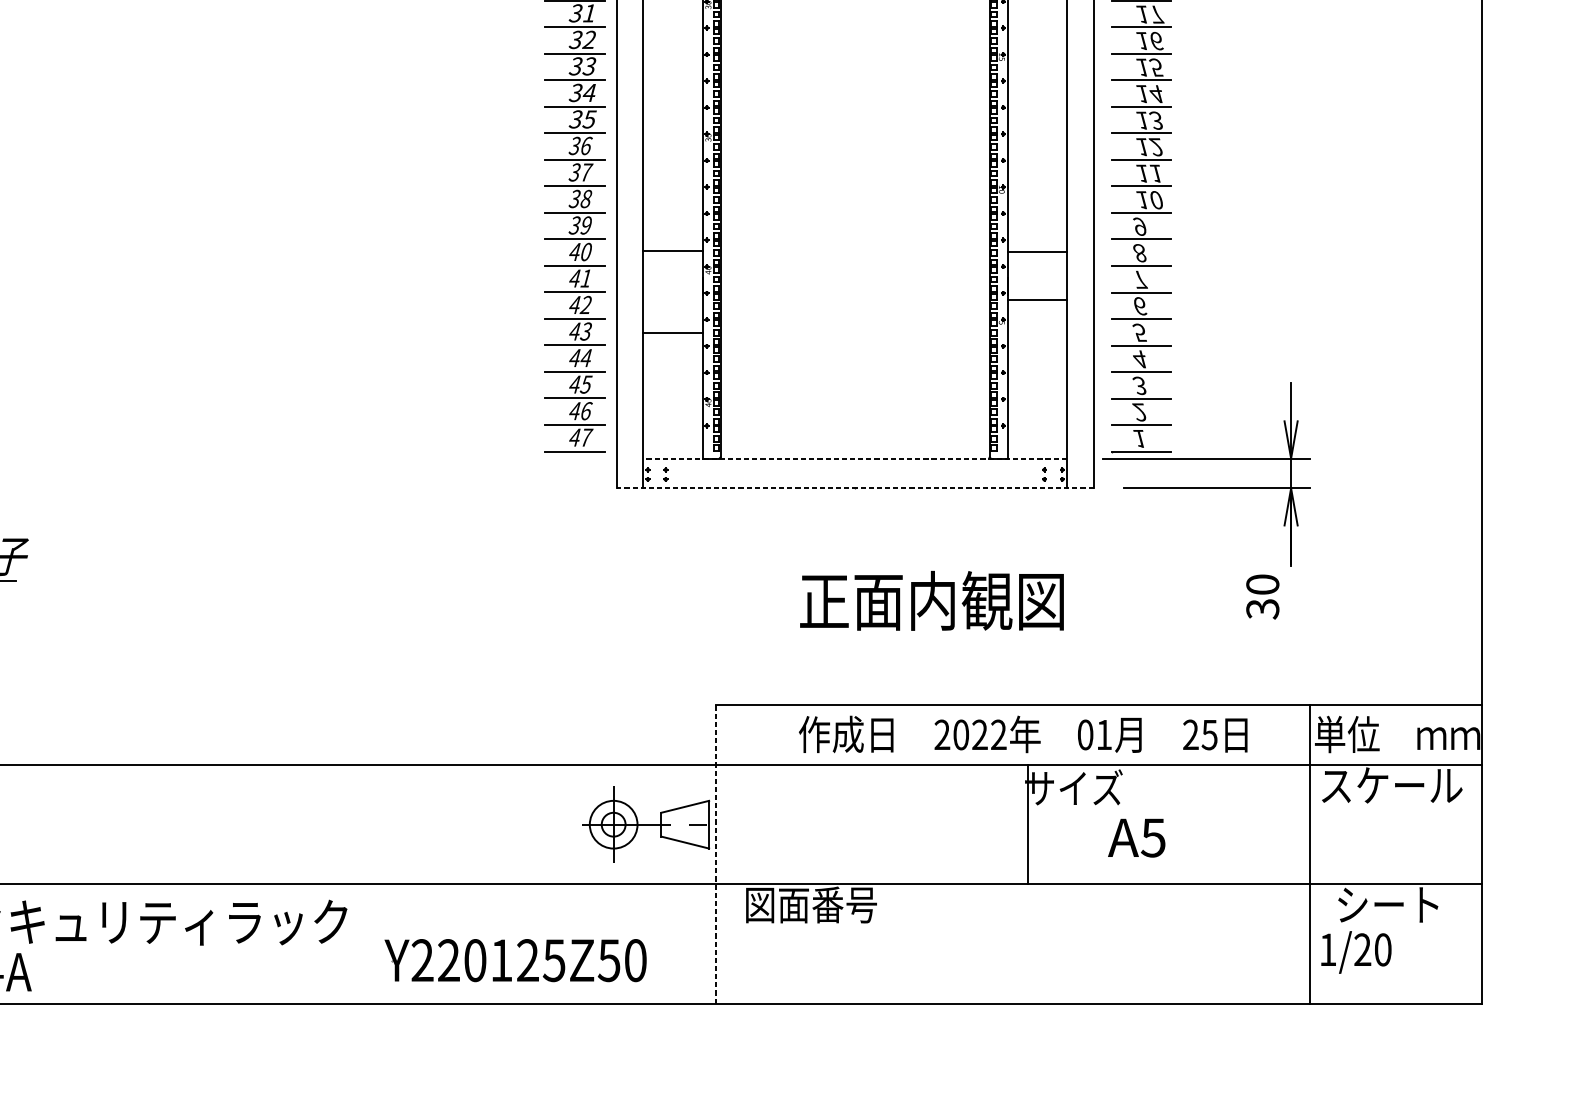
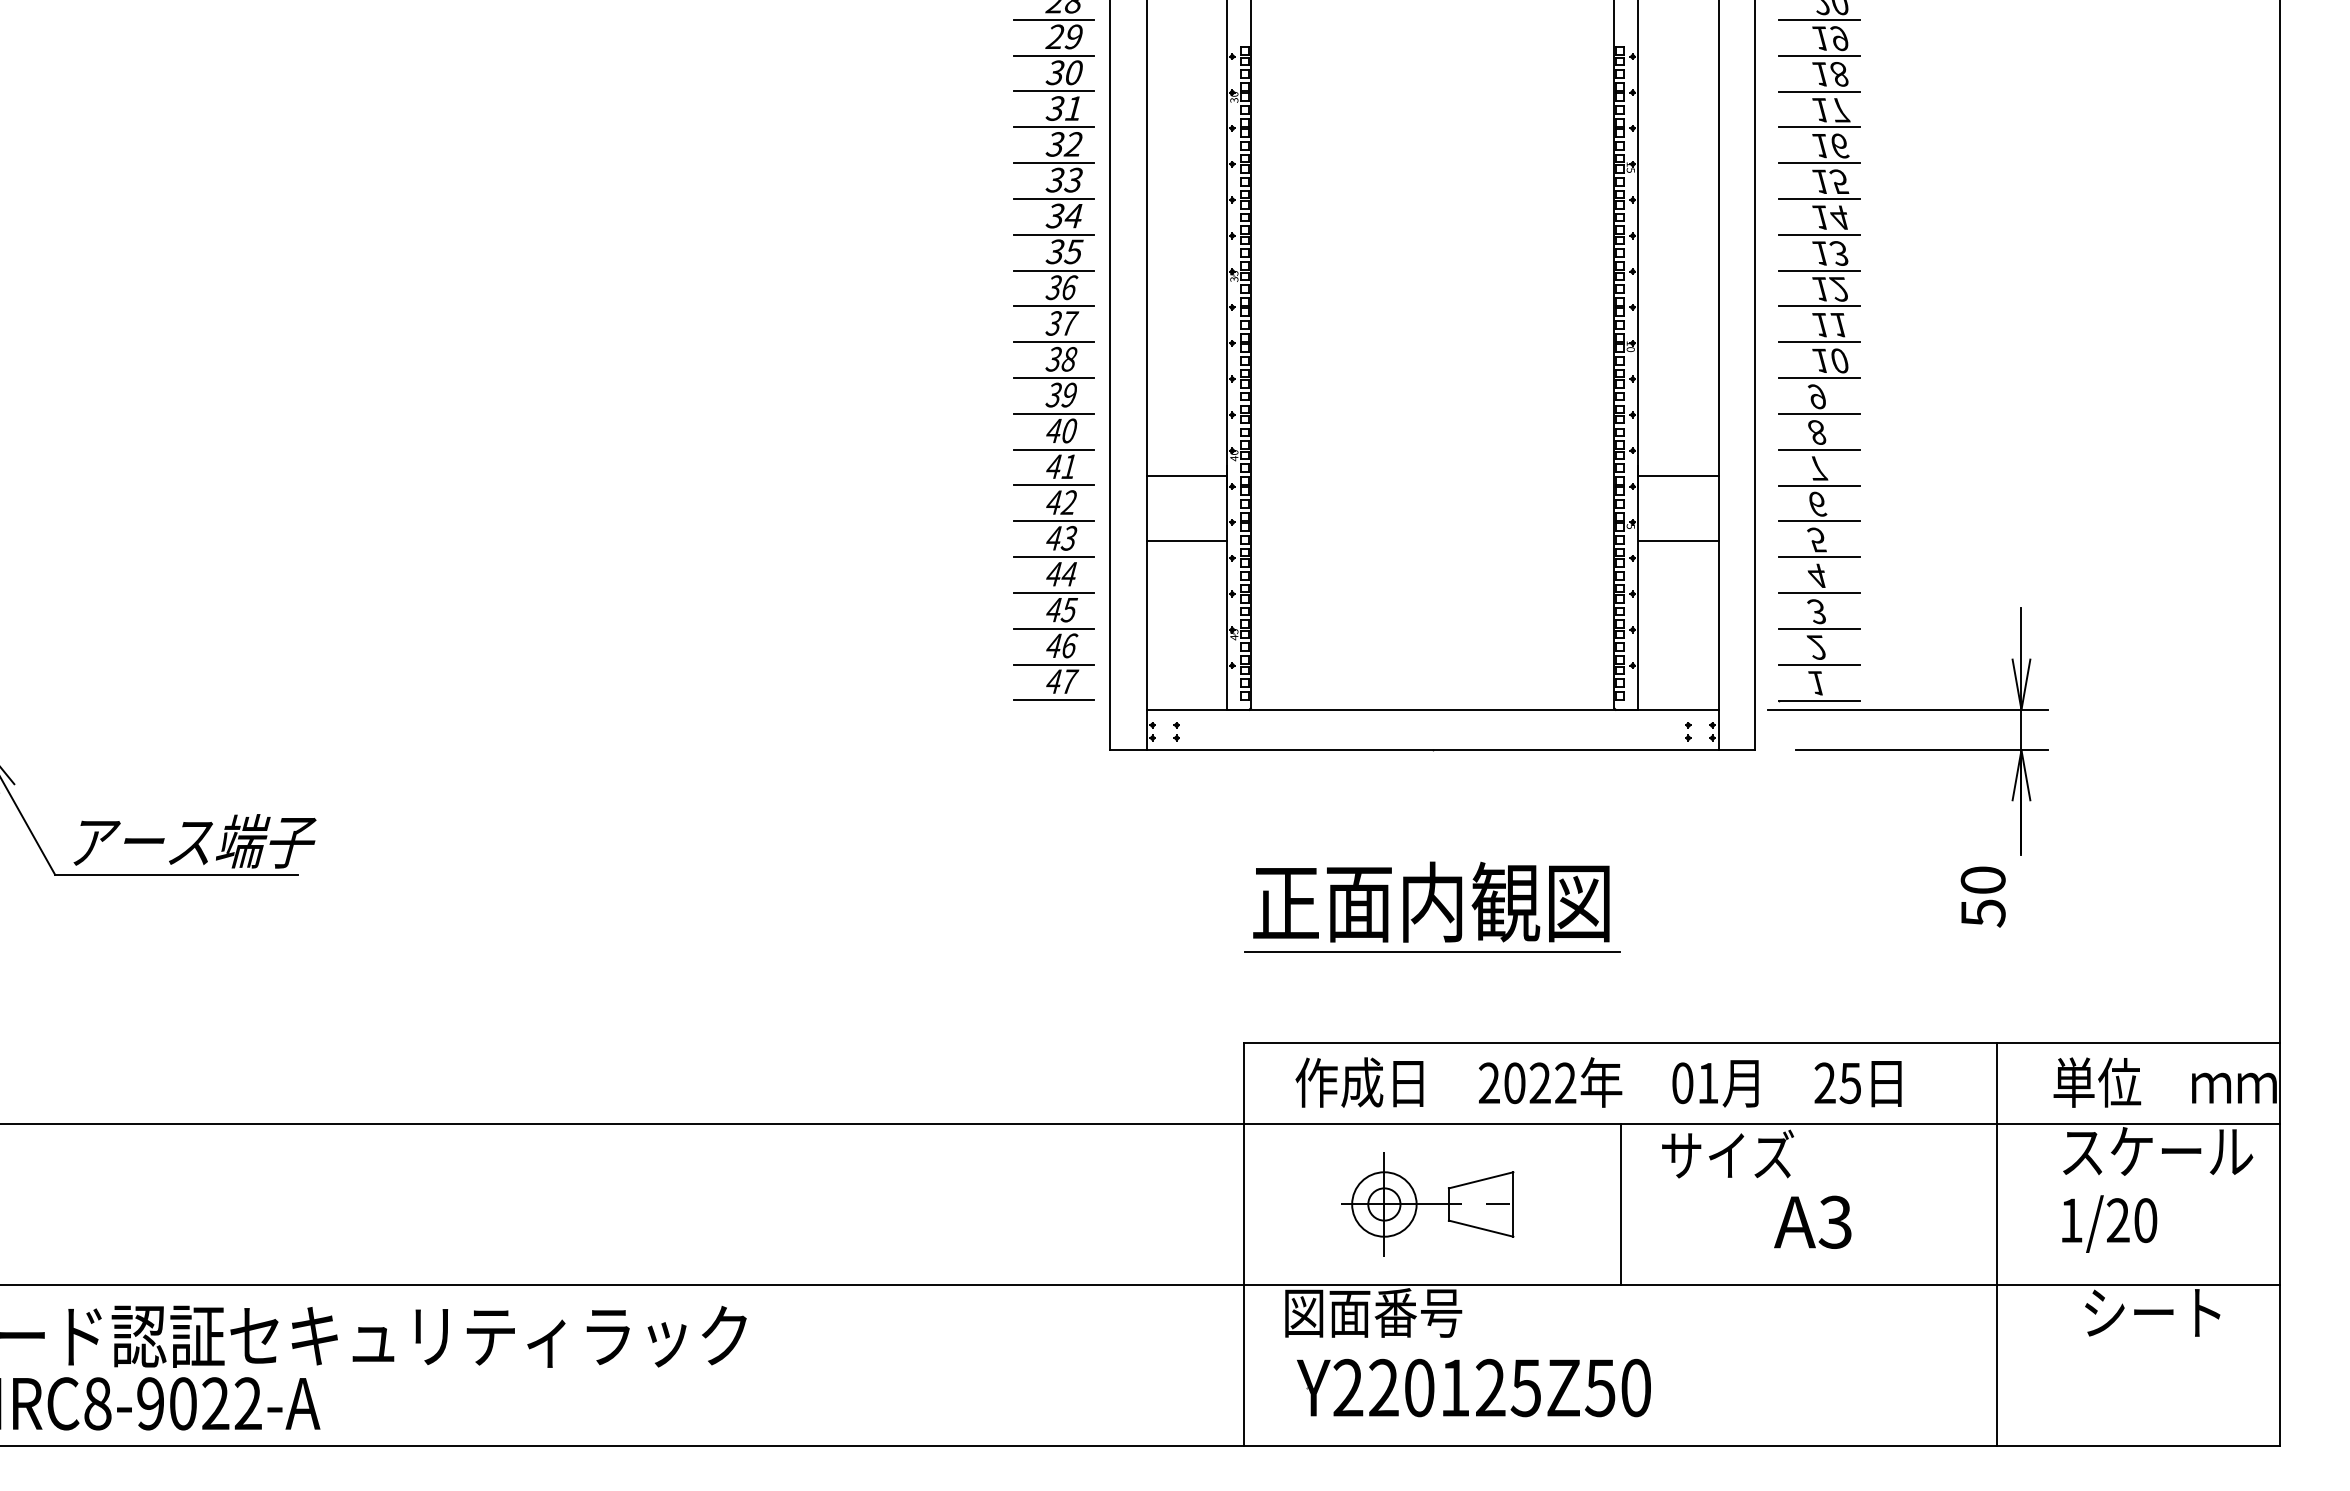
line: (672, 250) -> (1186, 476), moved
line: (1037, 252) -> (1678, 476), moved
line: (1037, 299) -> (1678, 540), moved
line: (855, 458) -> (1432, 709), dashed -> solid
line: (855, 488) -> (1432, 750), dashed -> solid
text: (932, 600) -> (1431, 901), moved
text: (1262, 609) -> (1982, 913), 30 -> 50
line: (855, 637) -> (1432, 951), added
text: (1023, 734) -> (1598, 1082), moved
part: (645, 824) -> (1427, 1204), moved
line: (1027, 824) -> (1620, 1204), moved
text: (1152, 837) -> (1834, 1221), A5 -> A3
line: (1310, 854) -> (1997, 1244), moved
line: (715, 855) -> (1244, 1245), dashed -> solid
text: (1356, 952) -> (2109, 1223), moved
part: (504, 960) -> (1459, 1387), moved

